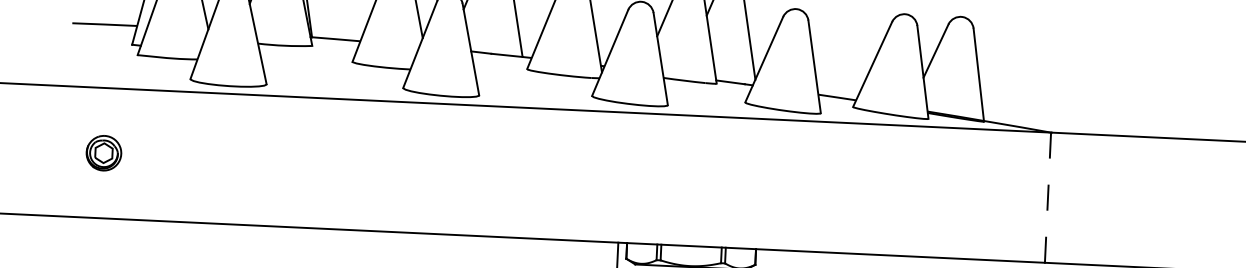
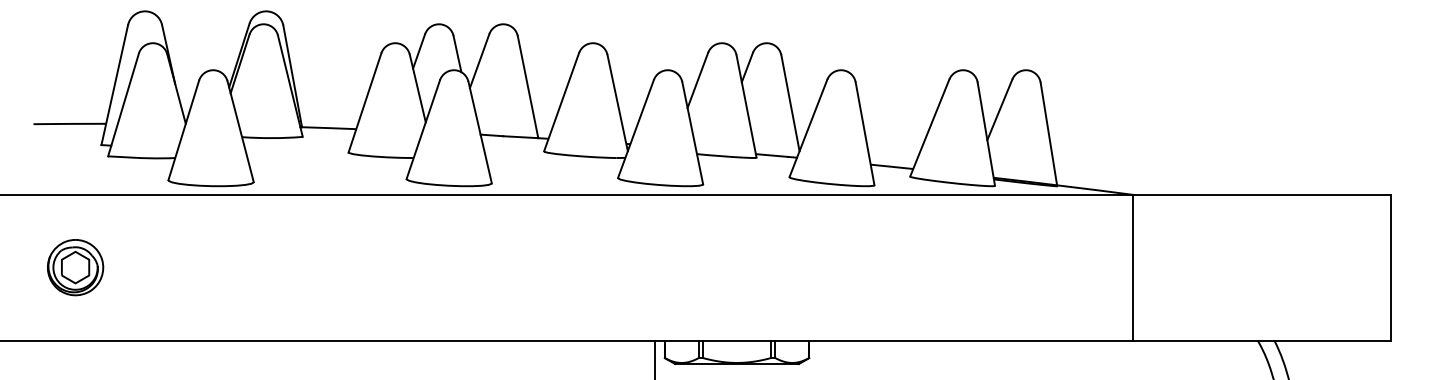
part: (103, 153) -> (75, 267), size x1.43
line: (1047, 197) -> (1132, 267), dashed -> solid

